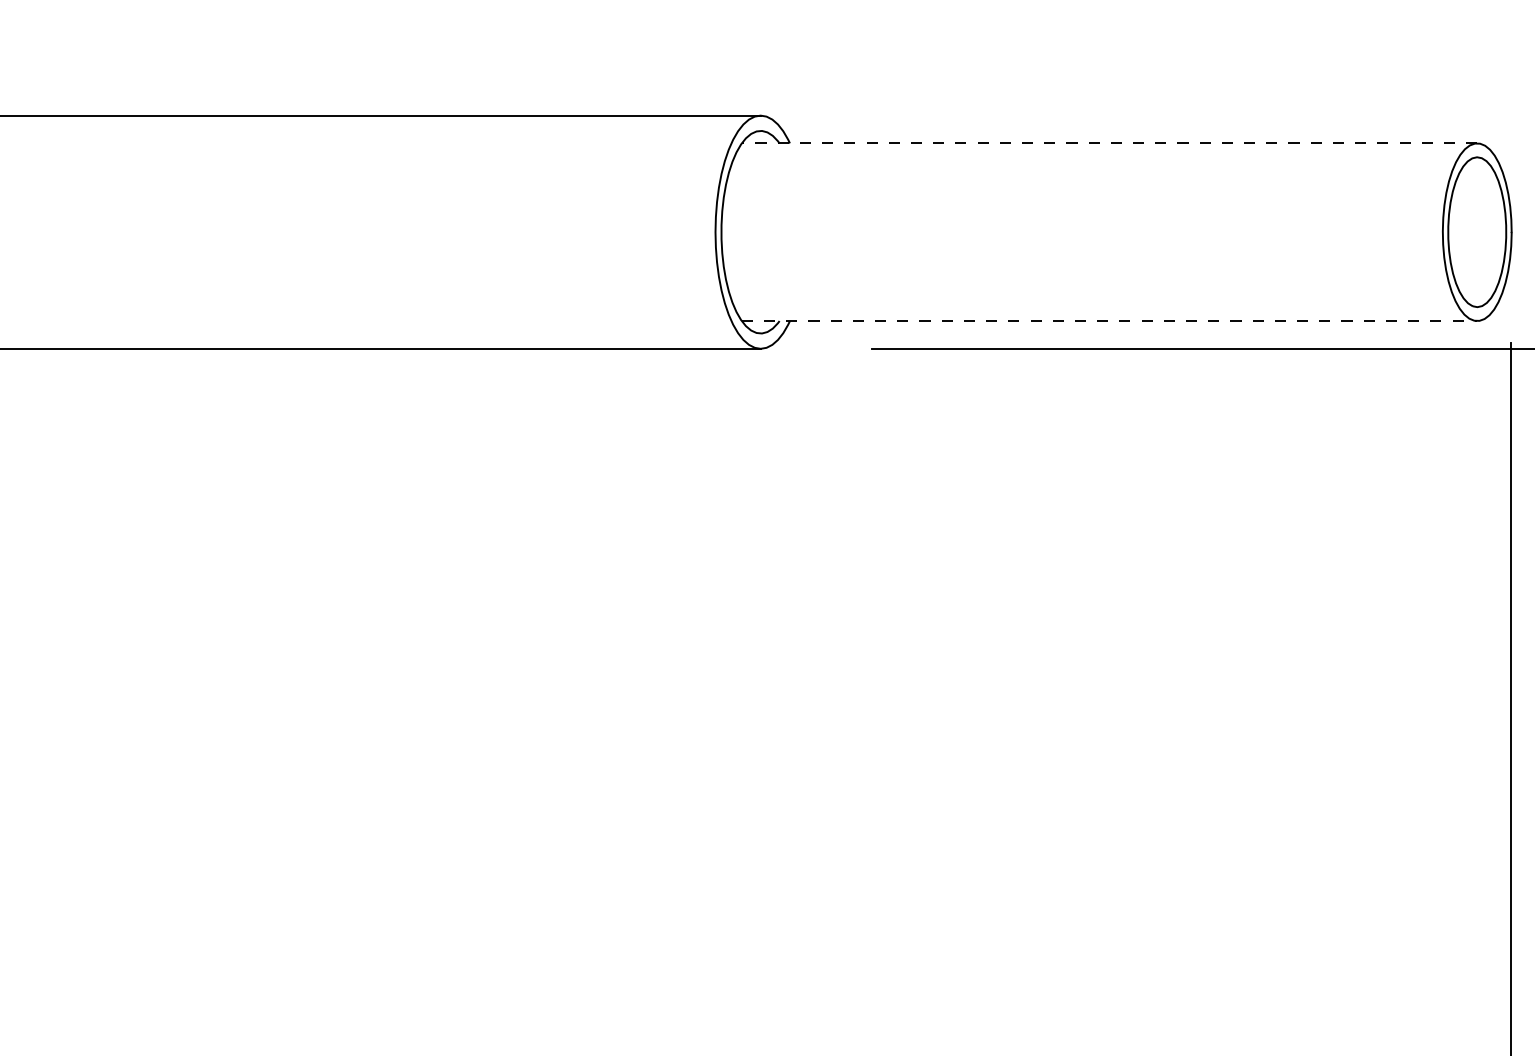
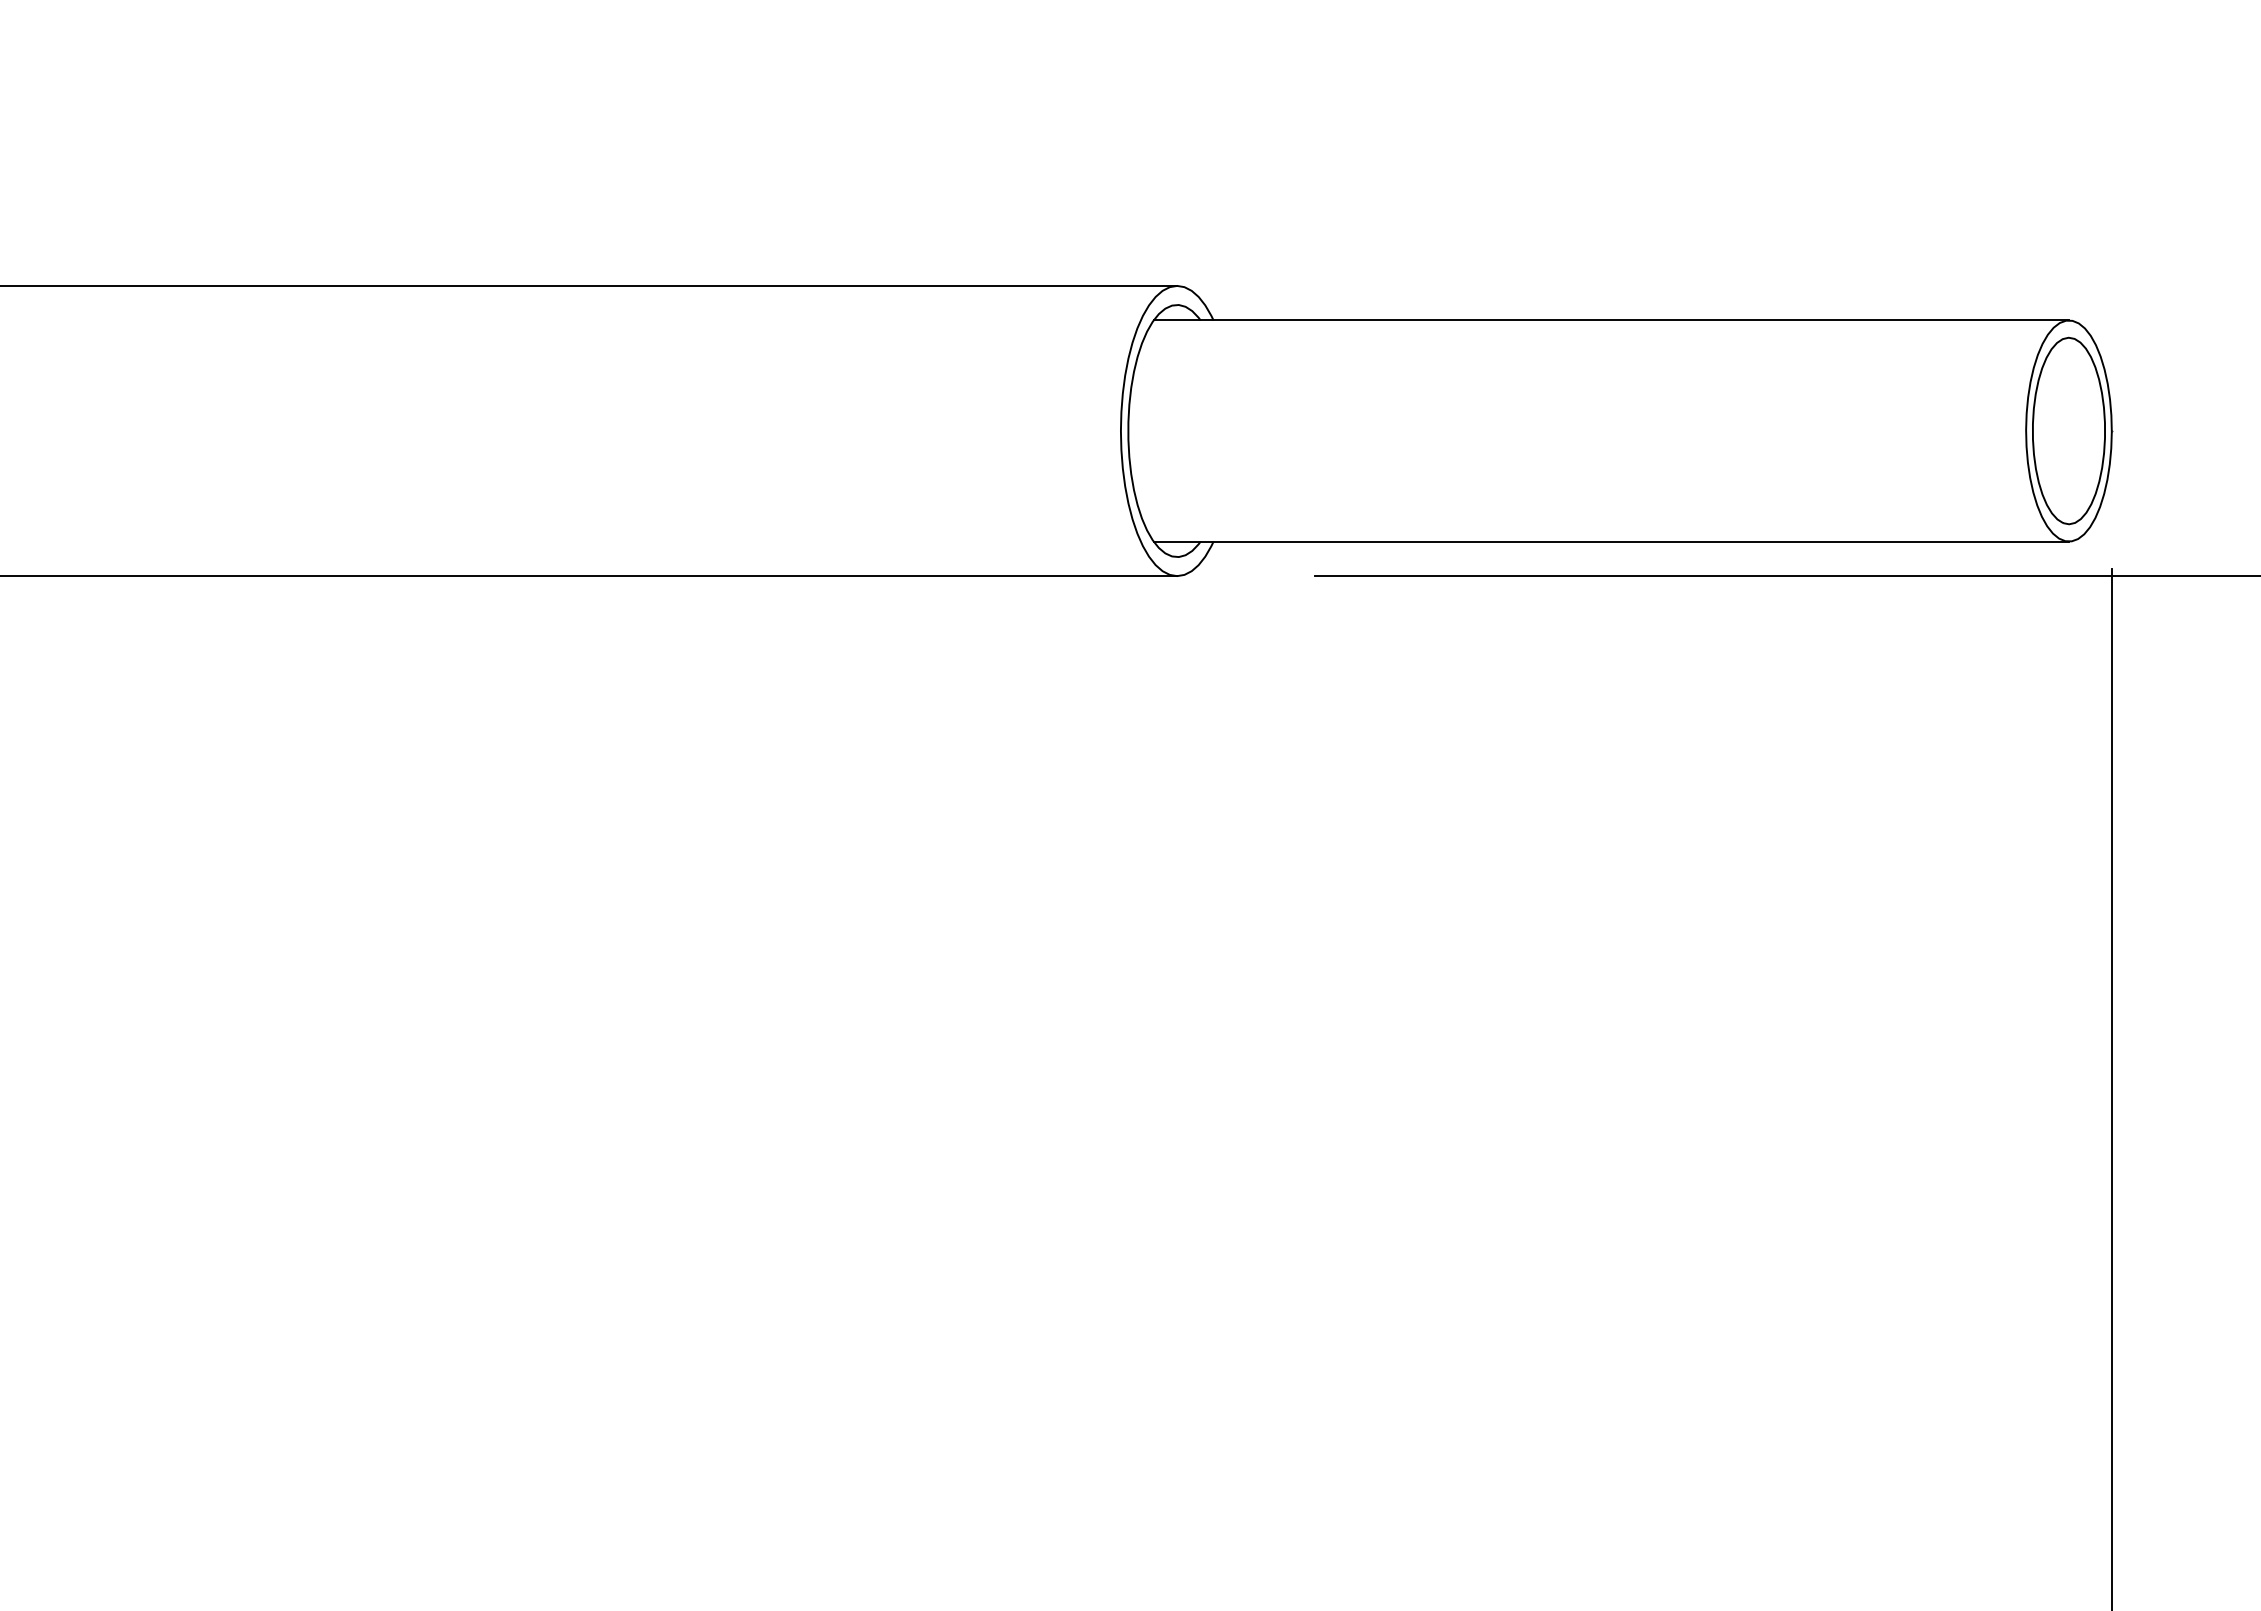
line: (1109, 143) -> (1611, 320), dashed -> solid
line: (1109, 320) -> (1611, 541), dashed -> solid

